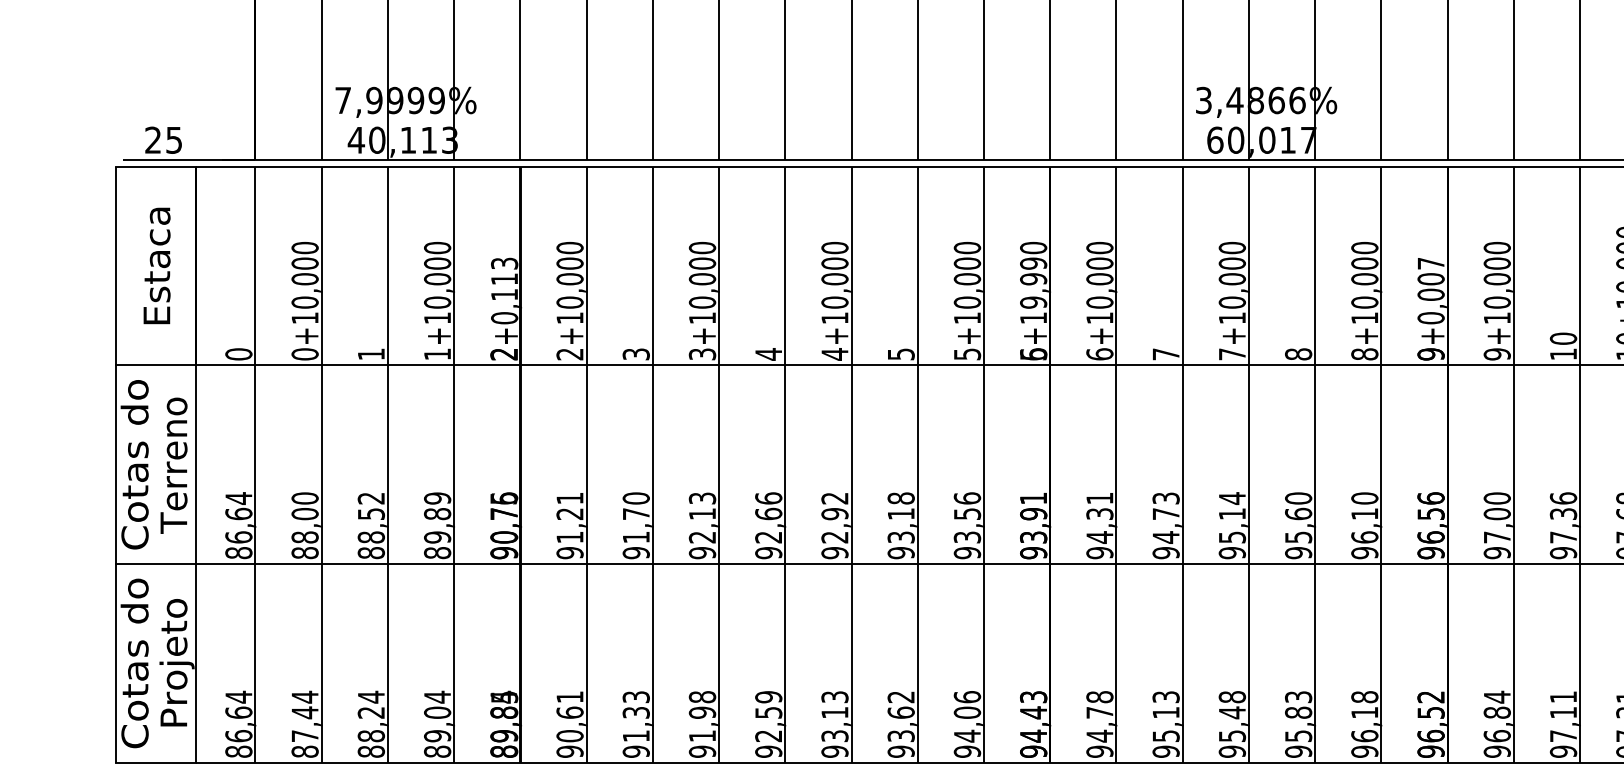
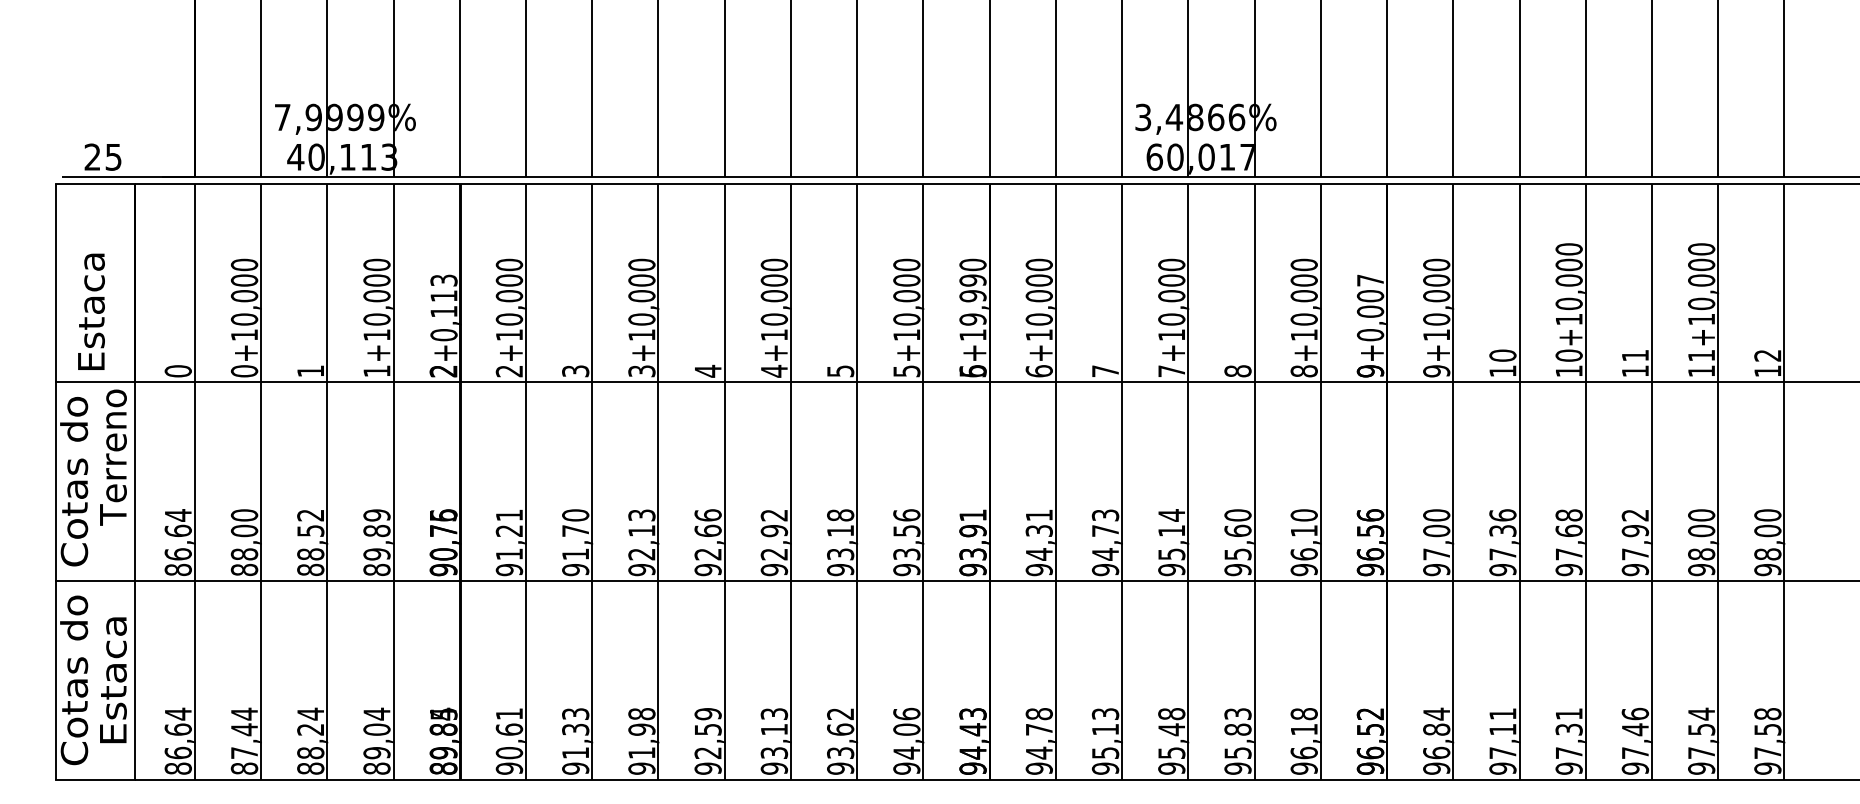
text: (157, 265) -> (91, 311), moved
text: (174, 465) -> (113, 457), moved
text: (177, 662) -> (116, 679), Projeto -> Estaca

